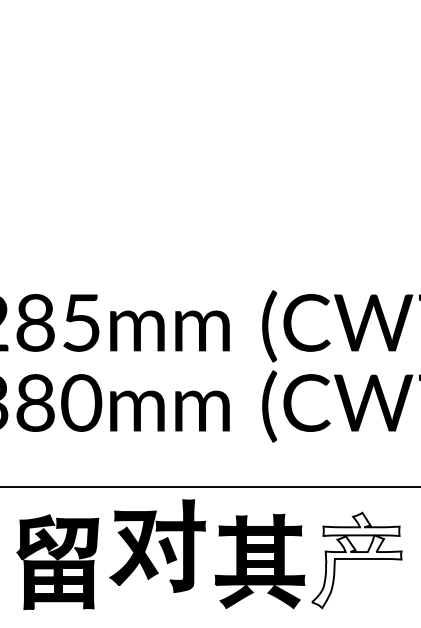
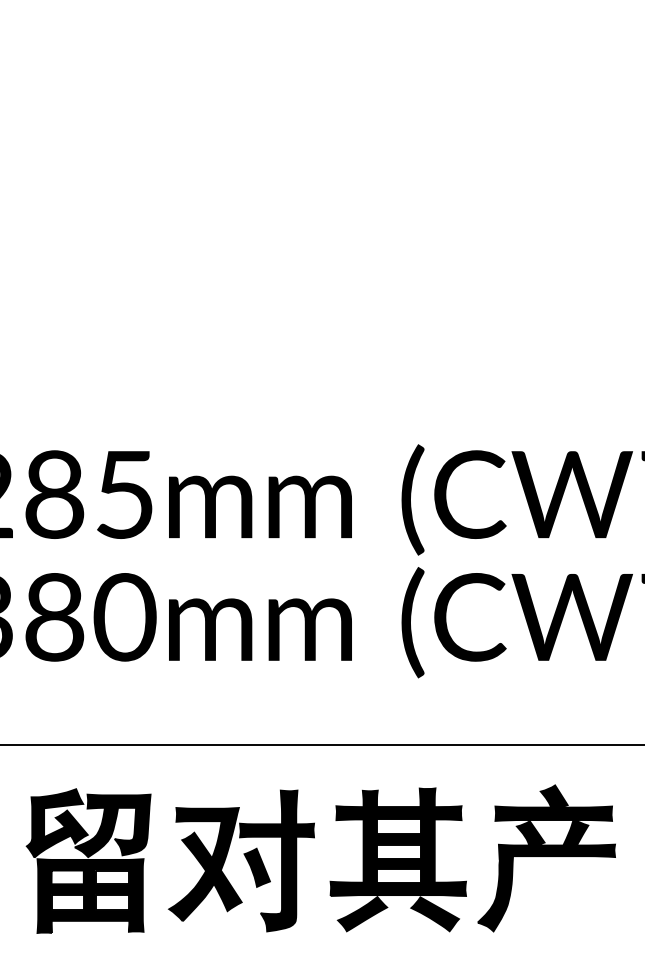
part: (157, 545) -> (241, 859), moved
fill: (356, 560) -> (546, 858), added

